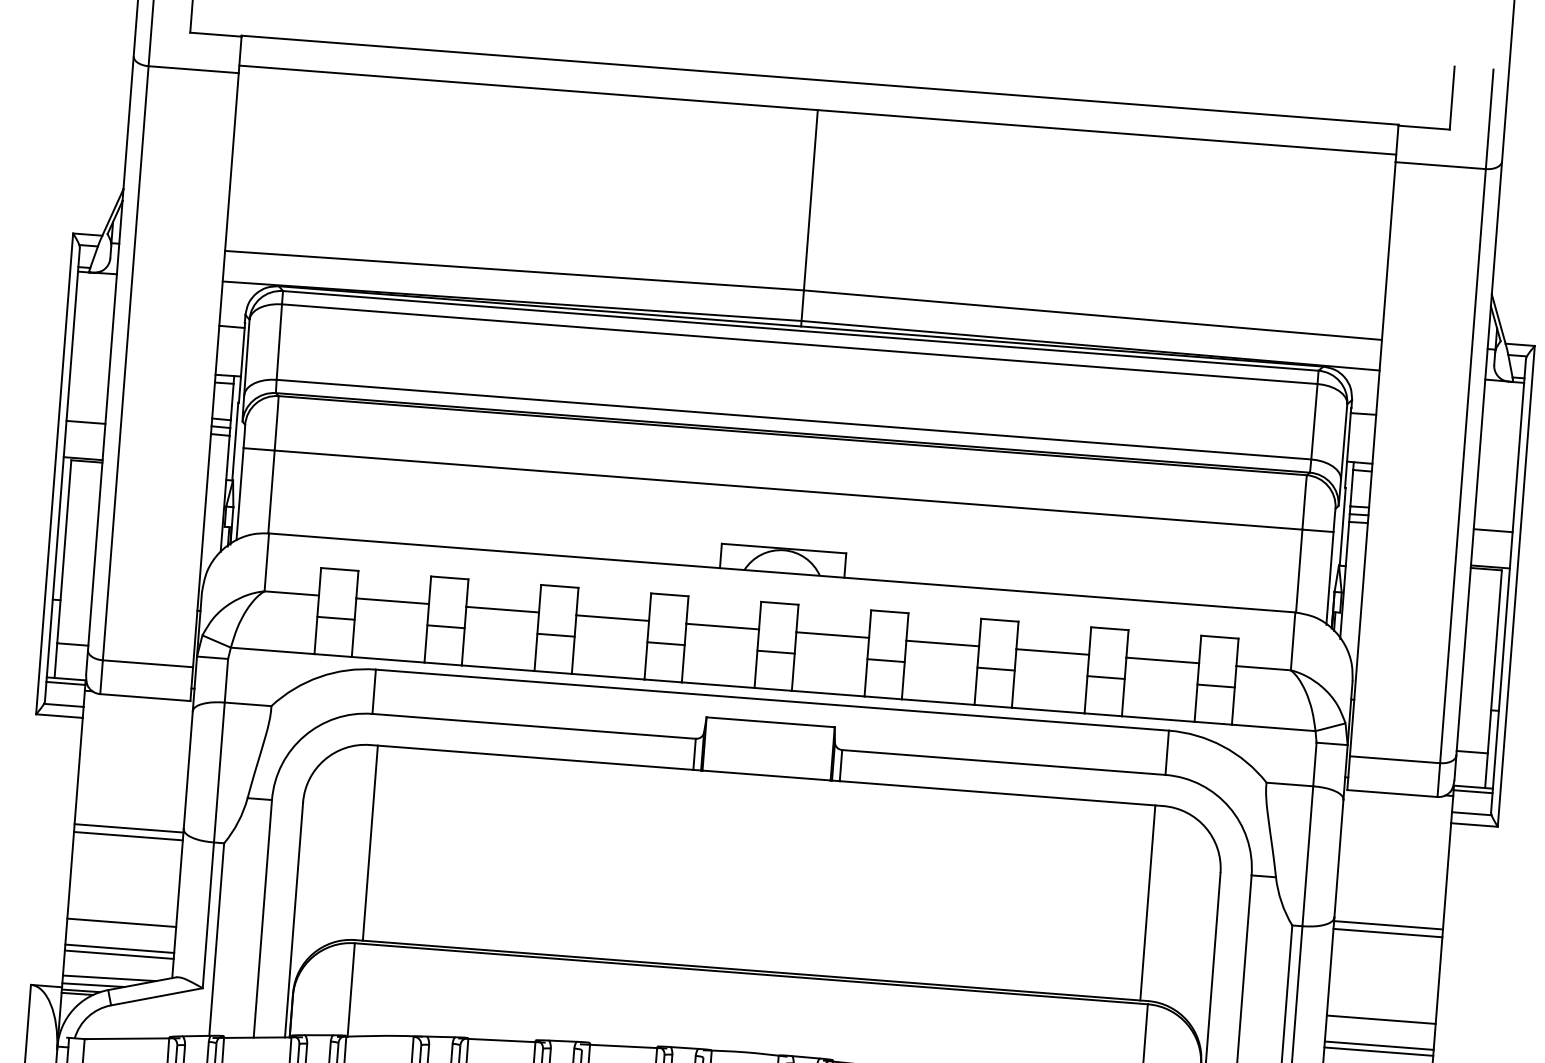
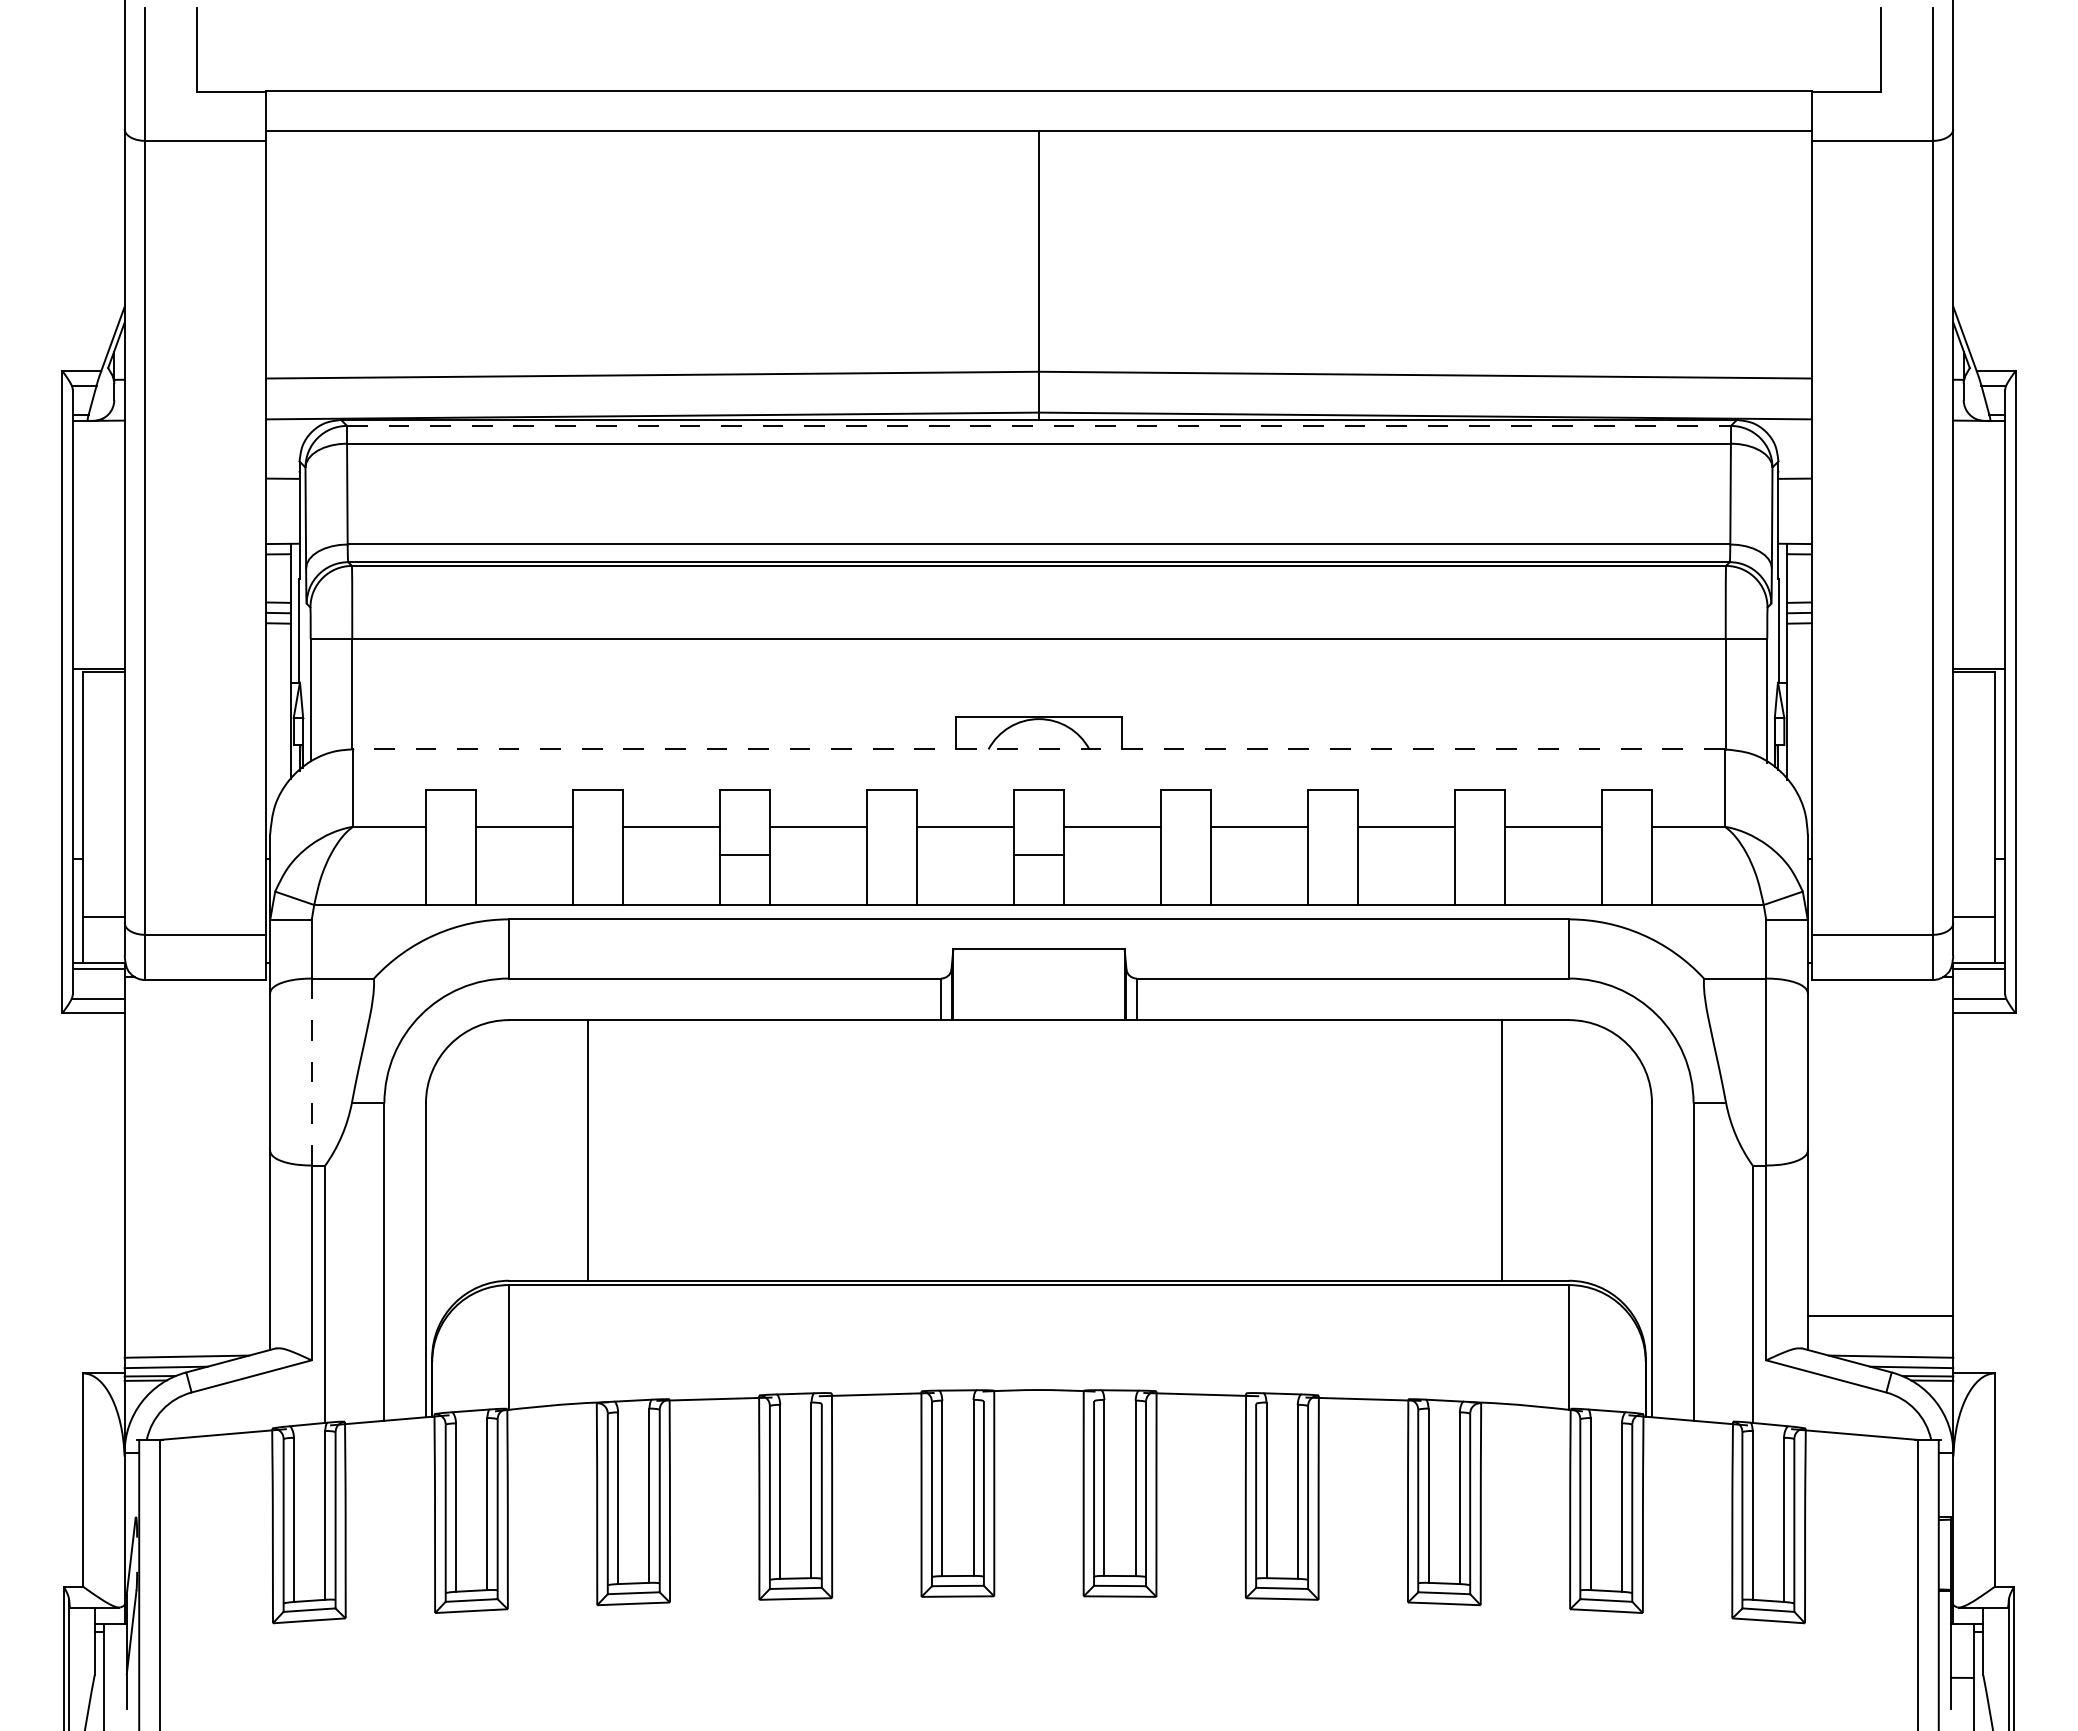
line: (800, 330) -> (1038, 425), solid -> dashed
line: (85, 422) -> (98, 620), removed
line: (1493, 530) -> (1979, 620), removed
line: (781, 573) -> (1038, 749), solid -> dashed
line: (335, 618) -> (450, 855), removed
line: (445, 626) -> (597, 855), removed
line: (665, 643) -> (891, 855), removed
line: (885, 660) -> (1185, 855), removed
line: (995, 669) -> (1332, 855), removed
line: (1105, 677) -> (1479, 855), removed
line: (1216, 686) -> (1627, 855), removed
line: (219, 772) -> (311, 1072), solid -> dashed
line: (129, 828) -> (197, 1155), removed
line: (128, 835) -> (197, 1165), removed
line: (370, 843) -> (588, 1150), moved
line: (1147, 903) -> (1501, 1150), moved
line: (121, 922) -> (197, 1281), removed
line: (1388, 925) -> (1880, 1155), removed
line: (1387, 932) -> (1880, 1165), removed
line: (119, 948) -> (197, 1316), removed
line: (119, 954) -> (197, 1324), removed
line: (1381, 1019) -> (1880, 1281), removed
line: (1378, 1051) -> (1880, 1324), removed

